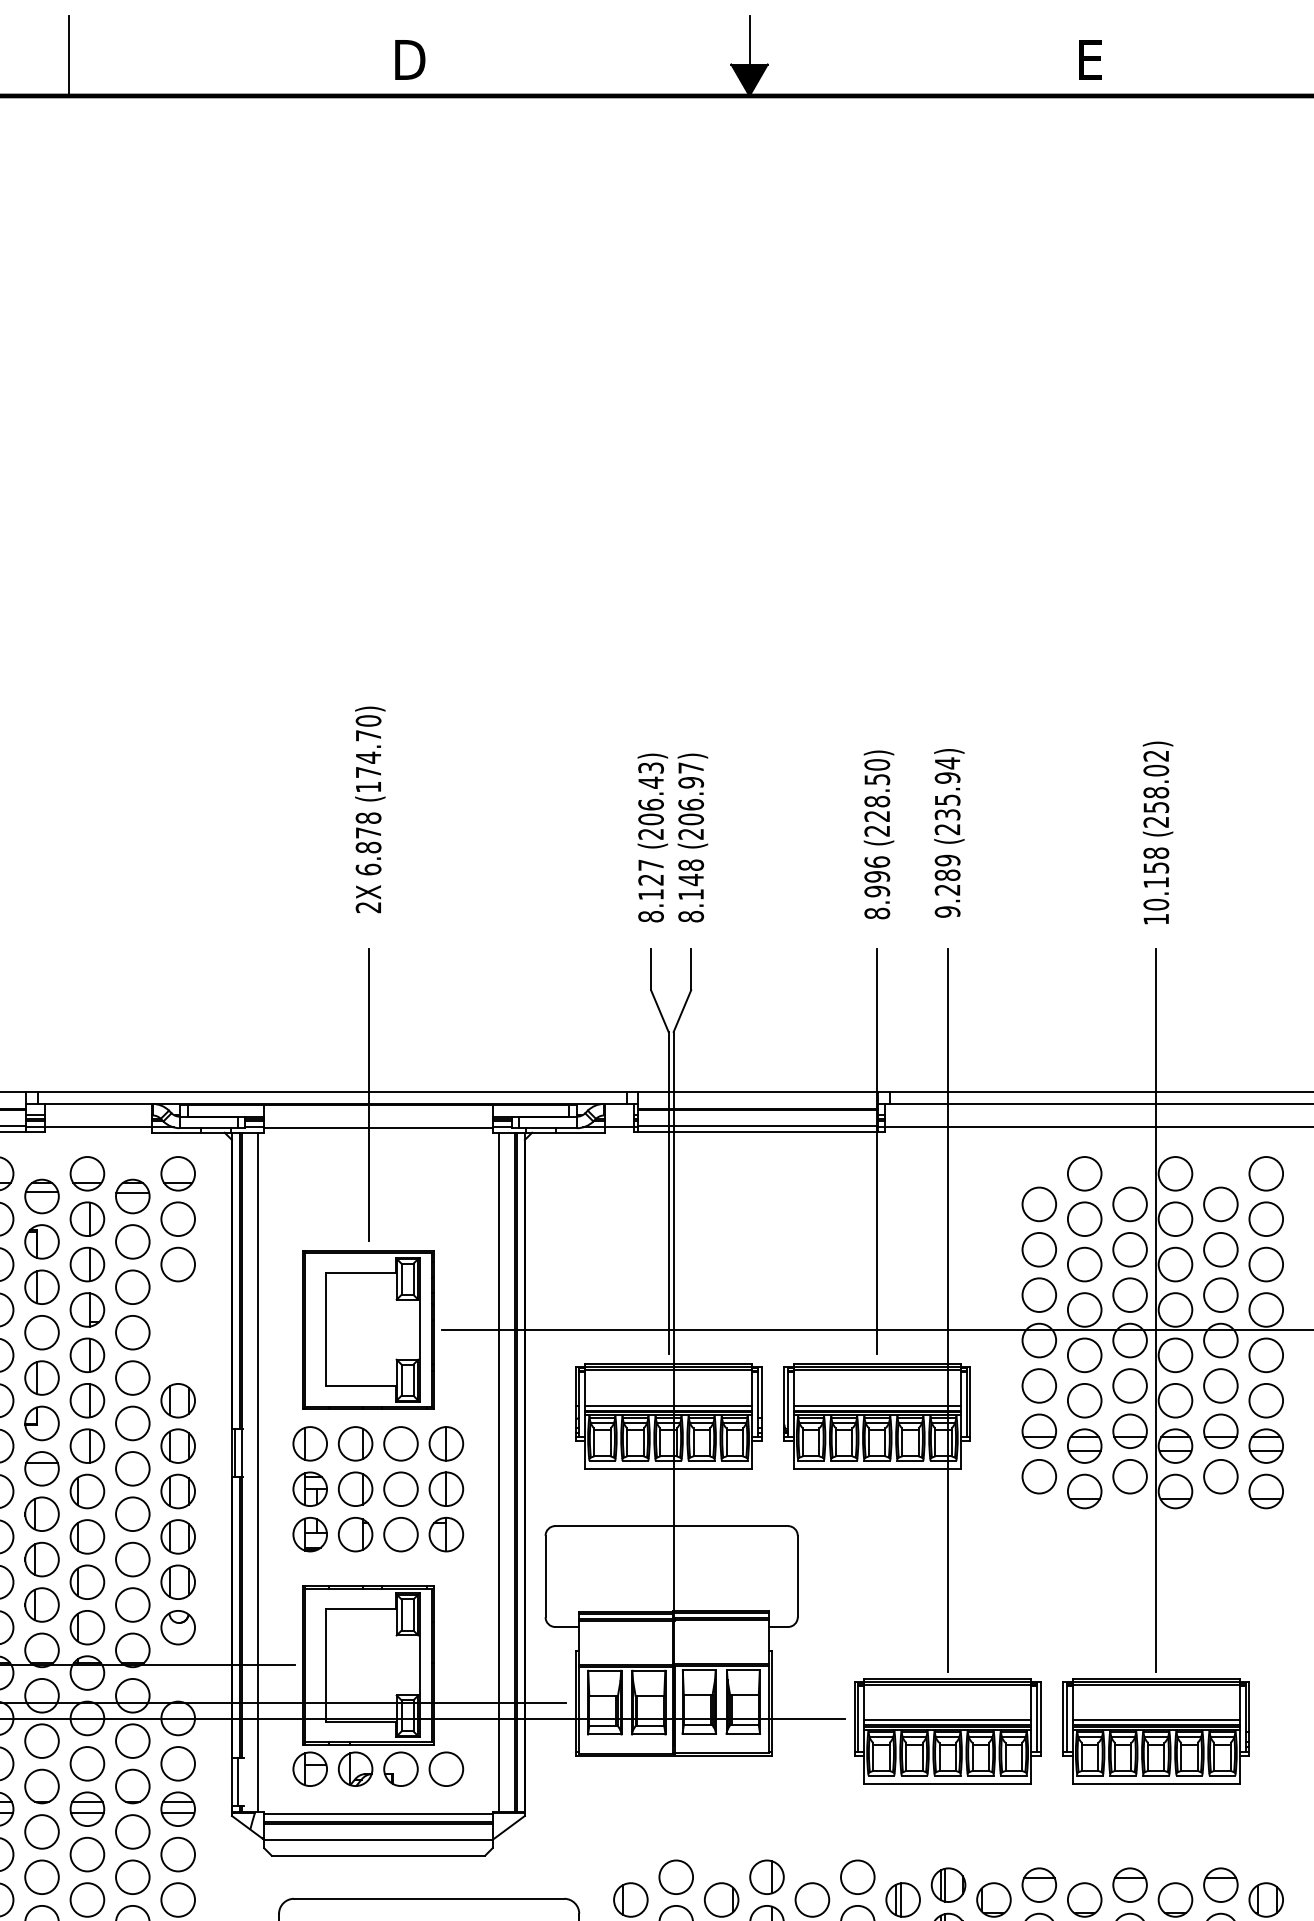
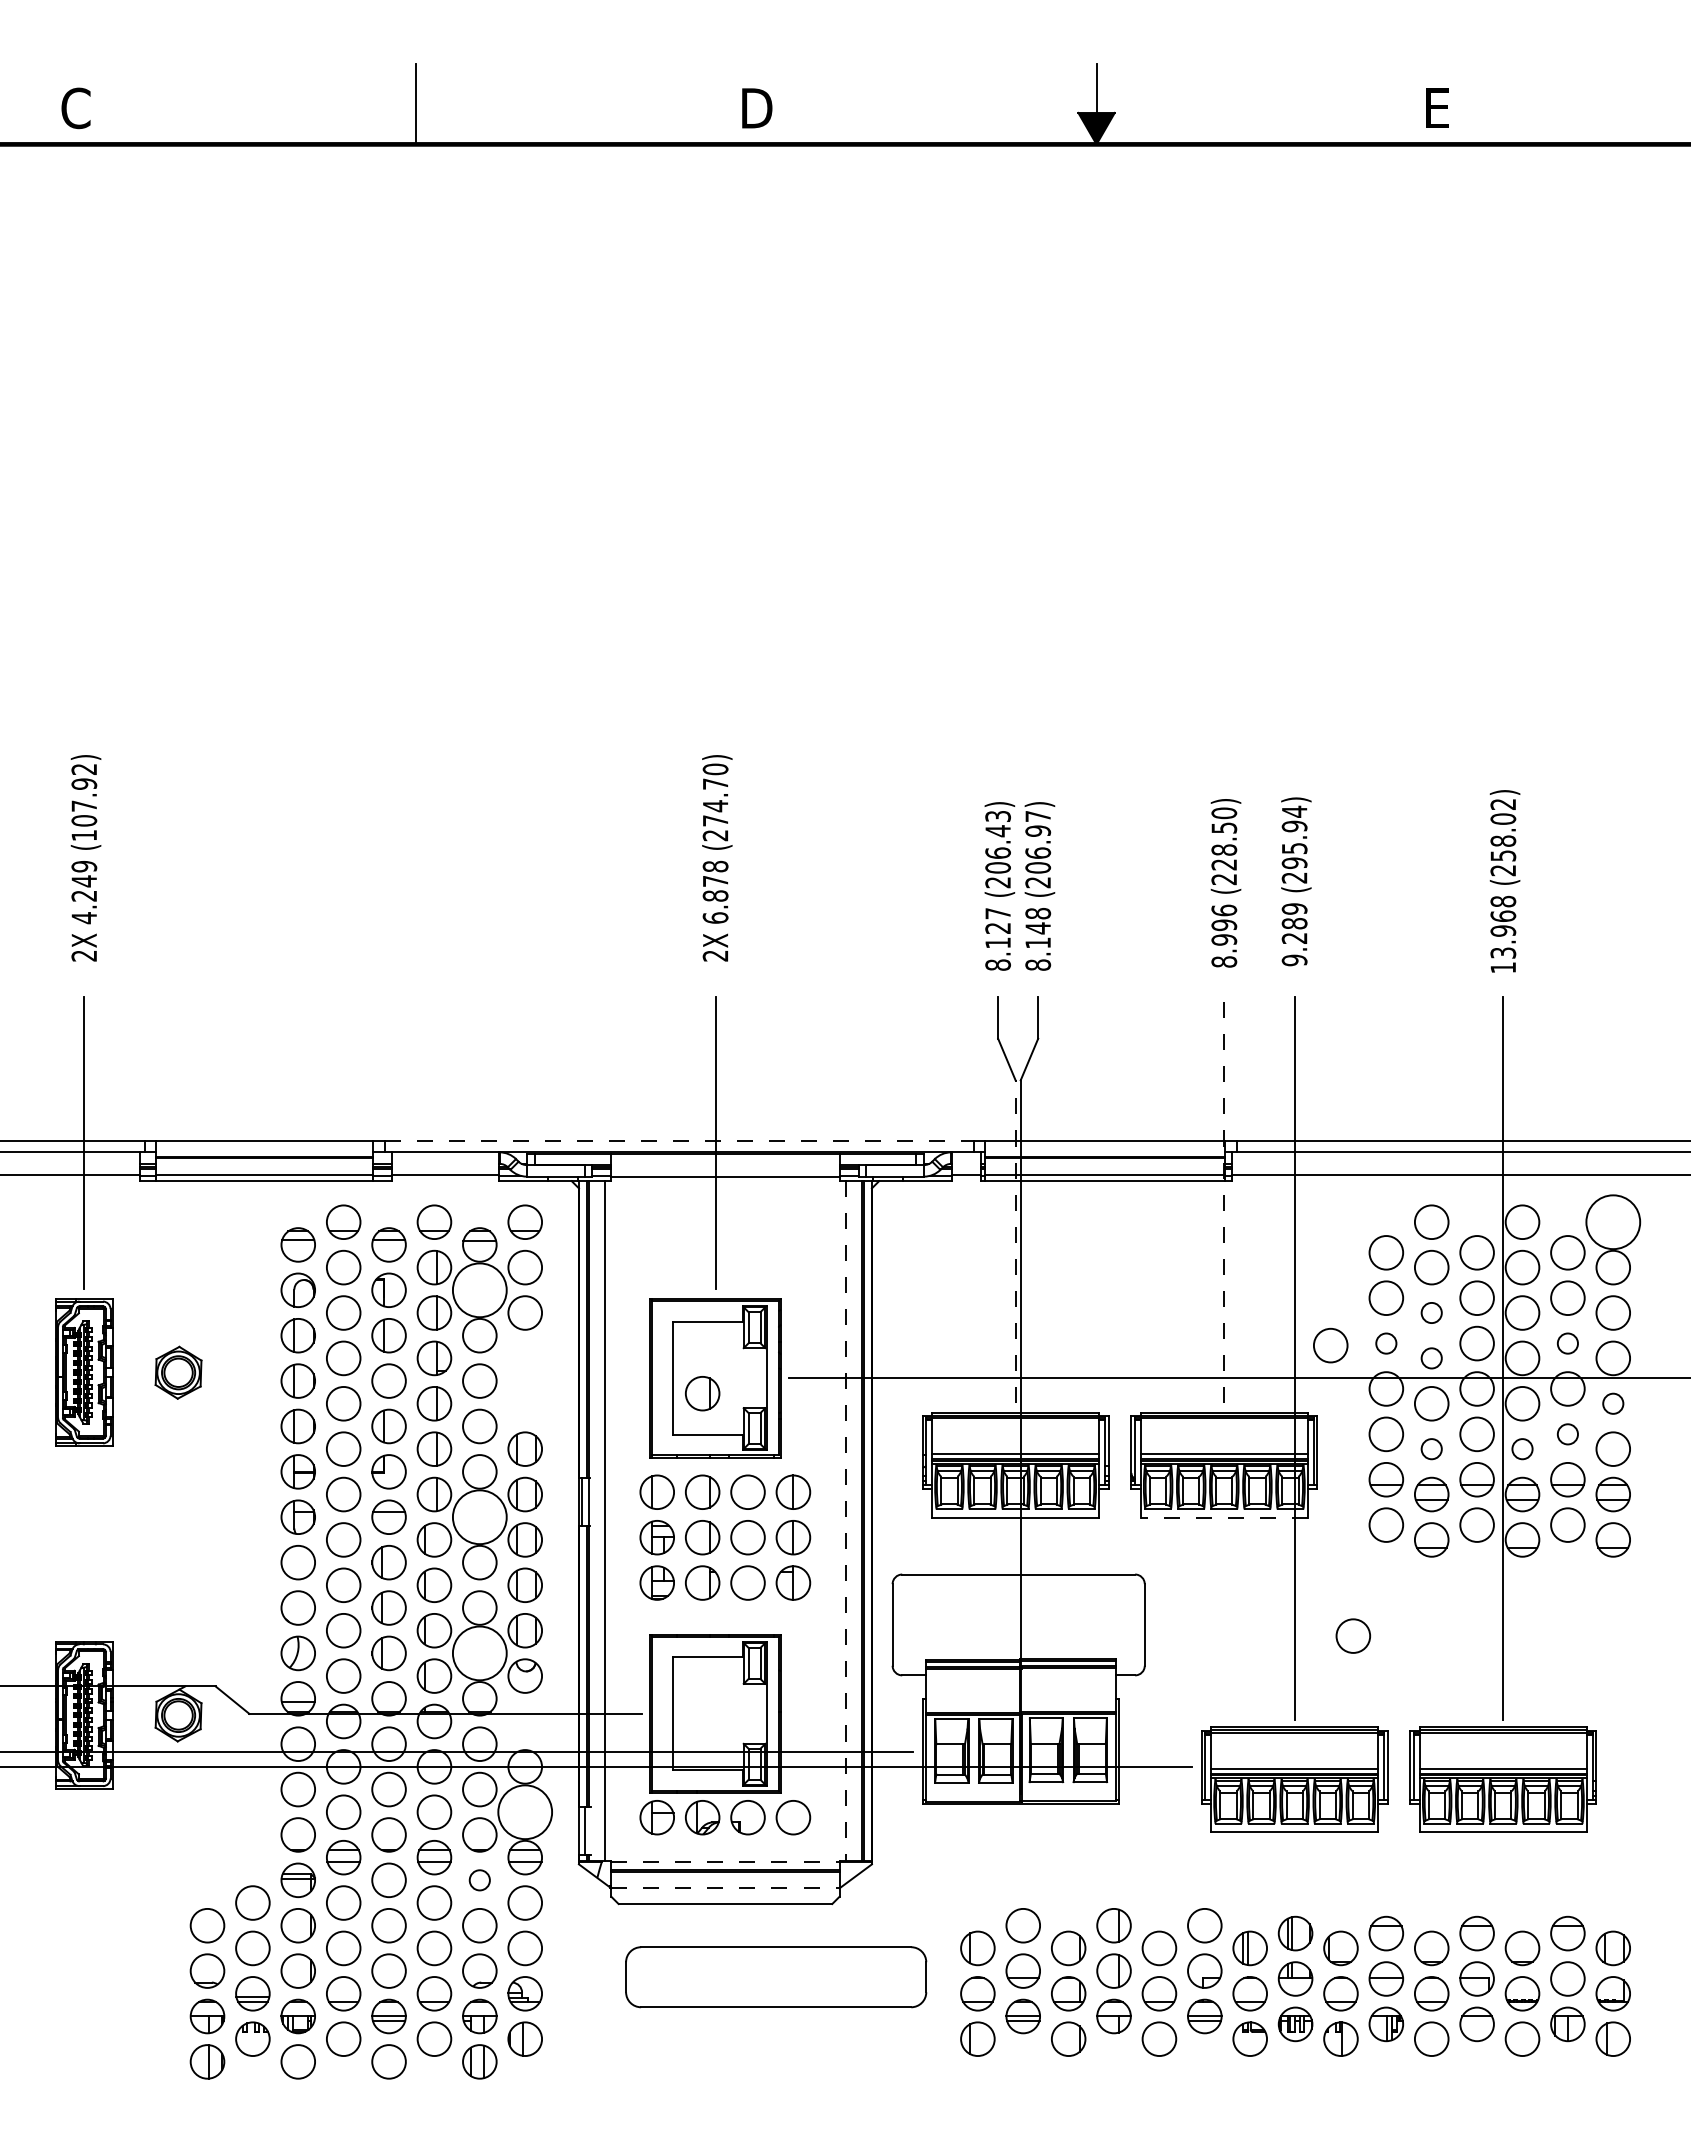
text: (368, 787) -> (715, 835), (174.70) -> (274.70)
text: (947, 815) -> (1294, 863), (235.94) -> (295.94)
text: (1156, 886) -> (1503, 934), 10.158 -> 13.968
line: (332, 1092) -> (679, 1140), solid -> dashed
line: (877, 1151) -> (1224, 1199), solid -> dashed
circle: (1266, 1174) -> (1613, 1222), size x1.6
line: (668, 1193) -> (1015, 1241), solid -> dashed
circle: (132, 1242) -> (479, 1290), size x1.6
circle: (1084, 1264) -> (1431, 1312), size x0.6
circle: (1039, 1295) -> (1386, 1343), size x0.6
circle: (1220, 1295) -> (1567, 1343), size x0.6
circle: (983, 1297) -> (1330, 1345), added
circle: (1084, 1310) -> (1431, 1358), size x0.6
part: (355, 1345) -> (702, 1393), added
circle: (1266, 1355) -> (1613, 1403), size x0.6
circle: (1220, 1386) -> (1567, 1434), size x0.6
circle: (1084, 1400) -> (1431, 1448), size x0.6
circle: (1175, 1400) -> (1522, 1448), size x0.6
circle: (132, 1469) -> (479, 1517), size x1.6
line: (877, 1469) -> (1224, 1517), solid -> dashed
line: (498, 1472) -> (845, 1520), solid -> dashed
circle: (1006, 1587) -> (1353, 1635), added
circle: (132, 1605) -> (479, 1653), size x1.6
circle: (178, 1764) -> (525, 1812), size x1.6
line: (378, 1813) -> (725, 1861), solid -> dashed
circle: (132, 1832) -> (479, 1880), size x0.6
line: (378, 1840) -> (725, 1888), solid -> dashed

